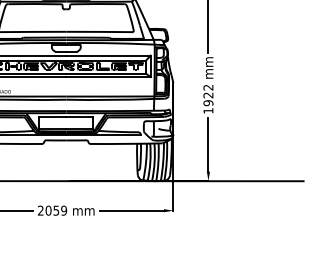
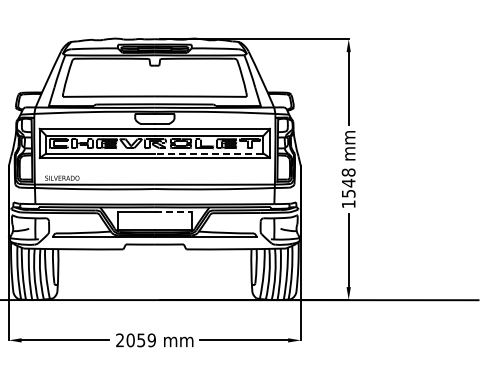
line: (105, 73) -> (208, 153), solid -> dashed
text: (208, 94) -> (348, 182), 1922 -> 1548
line: (79, 116) -> (173, 212), solid -> dashed

